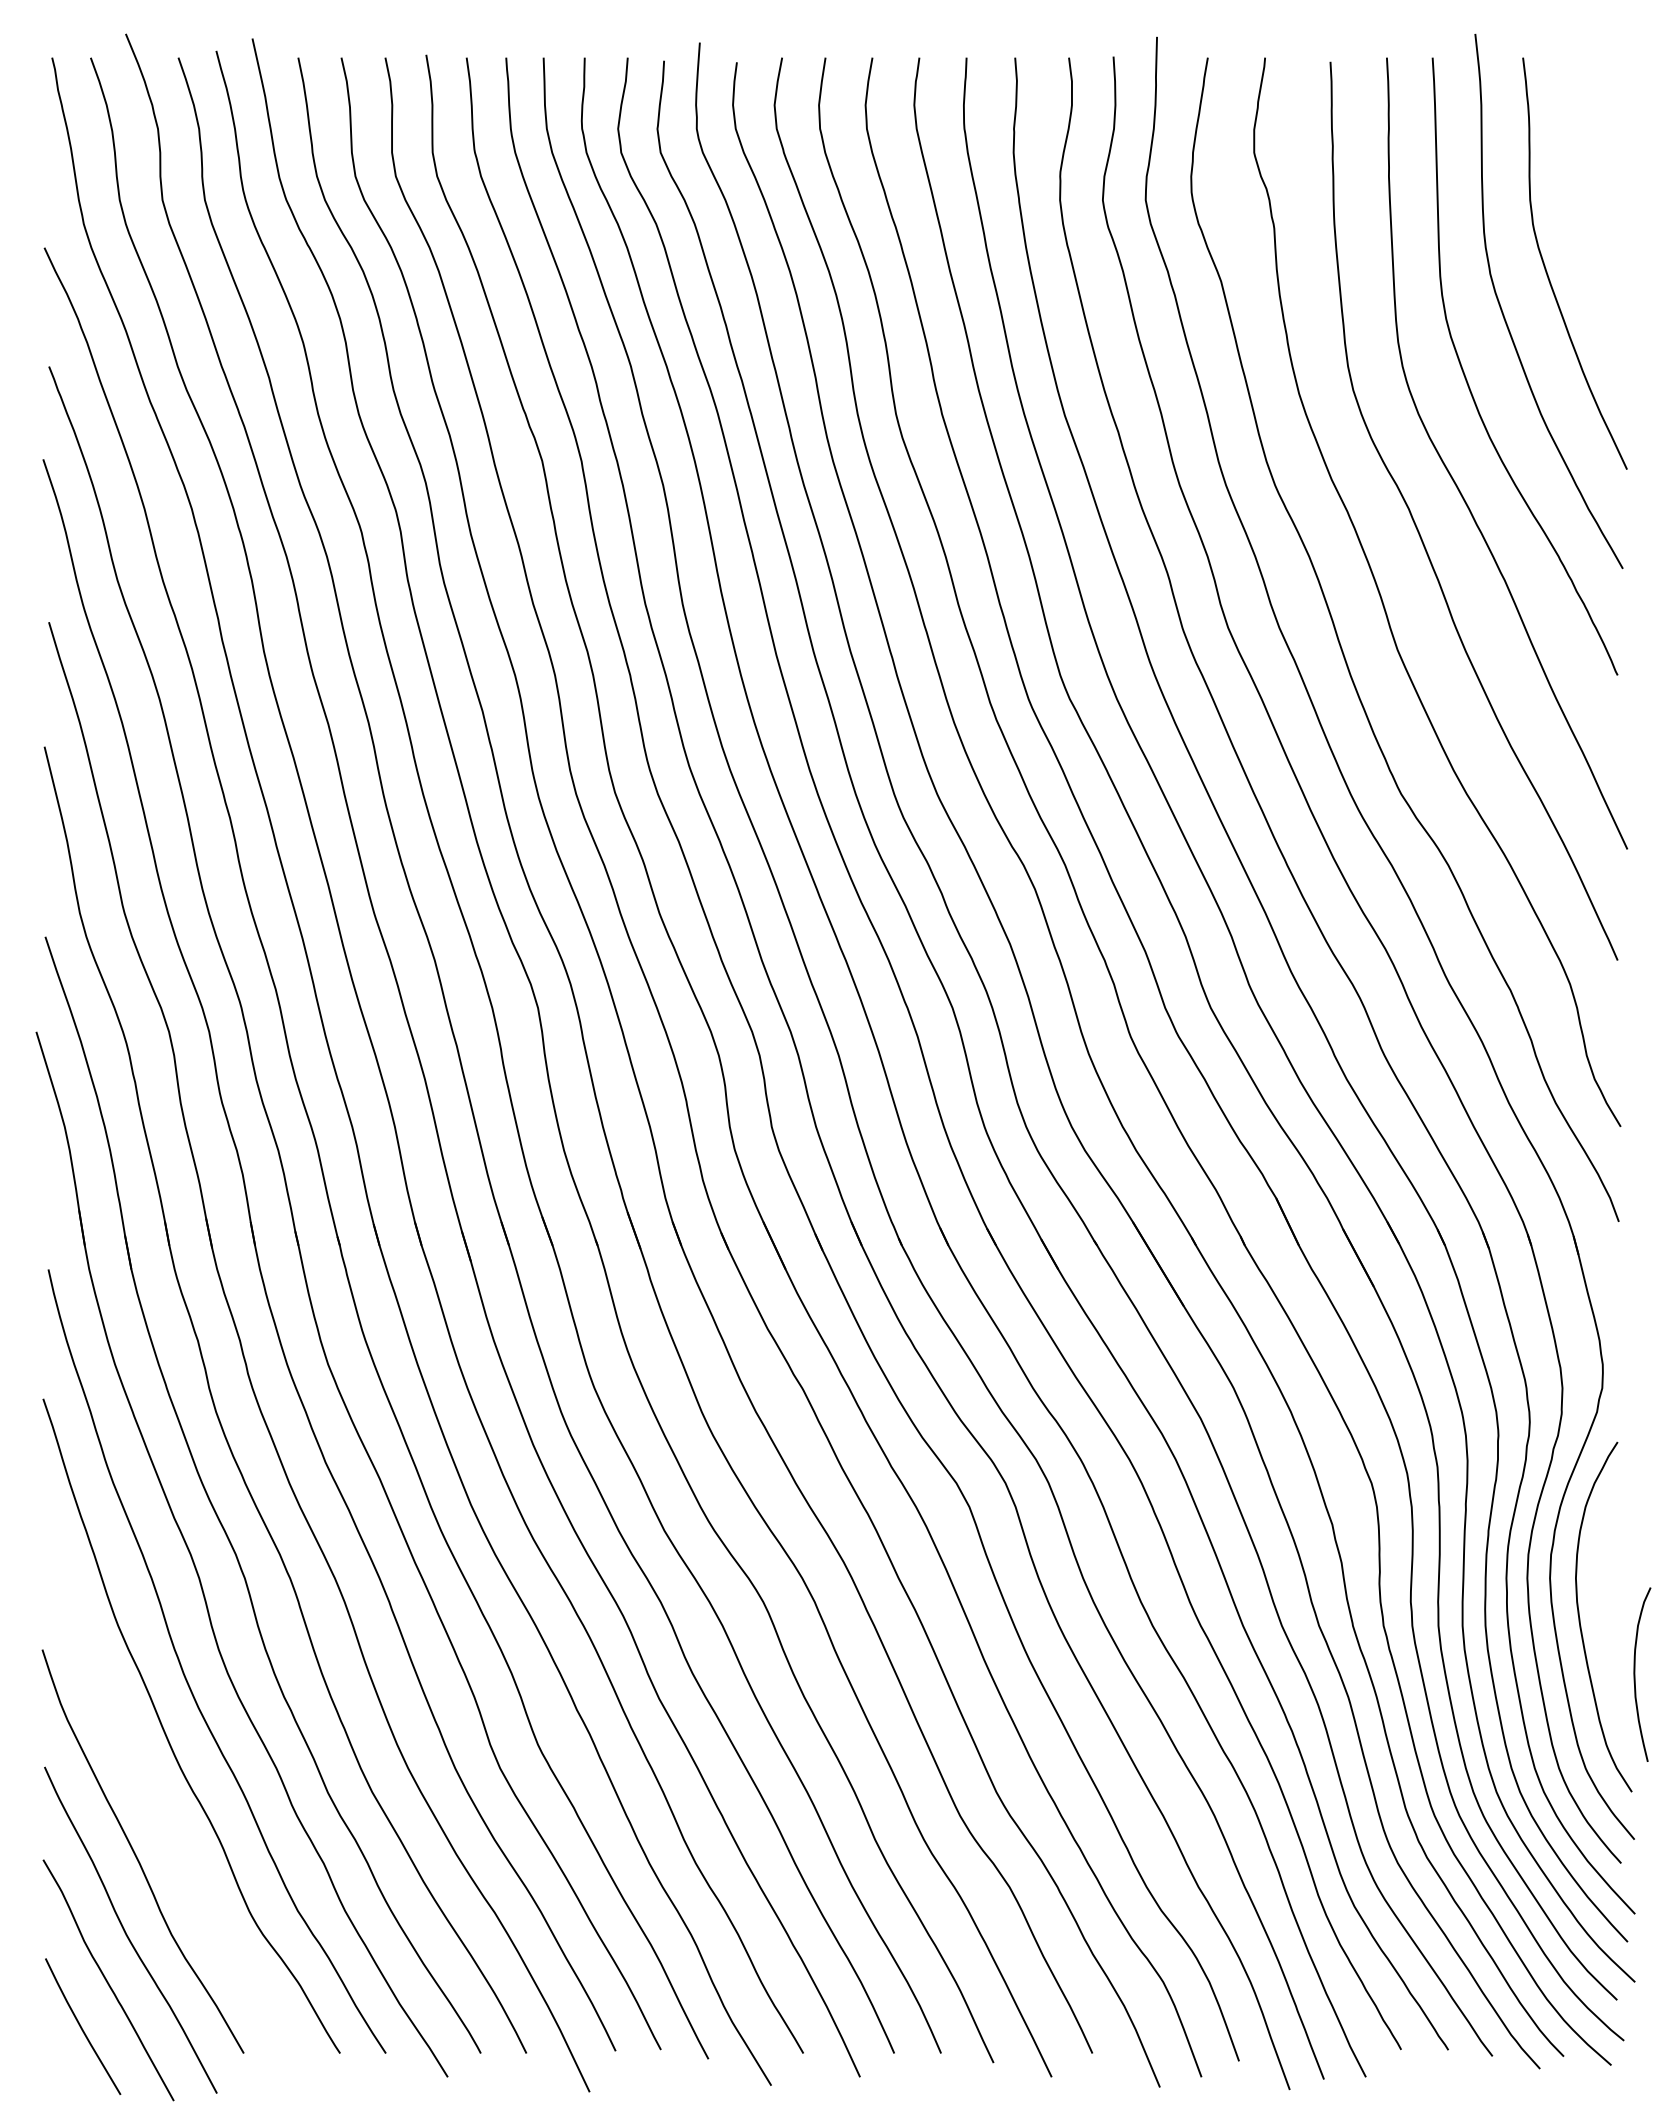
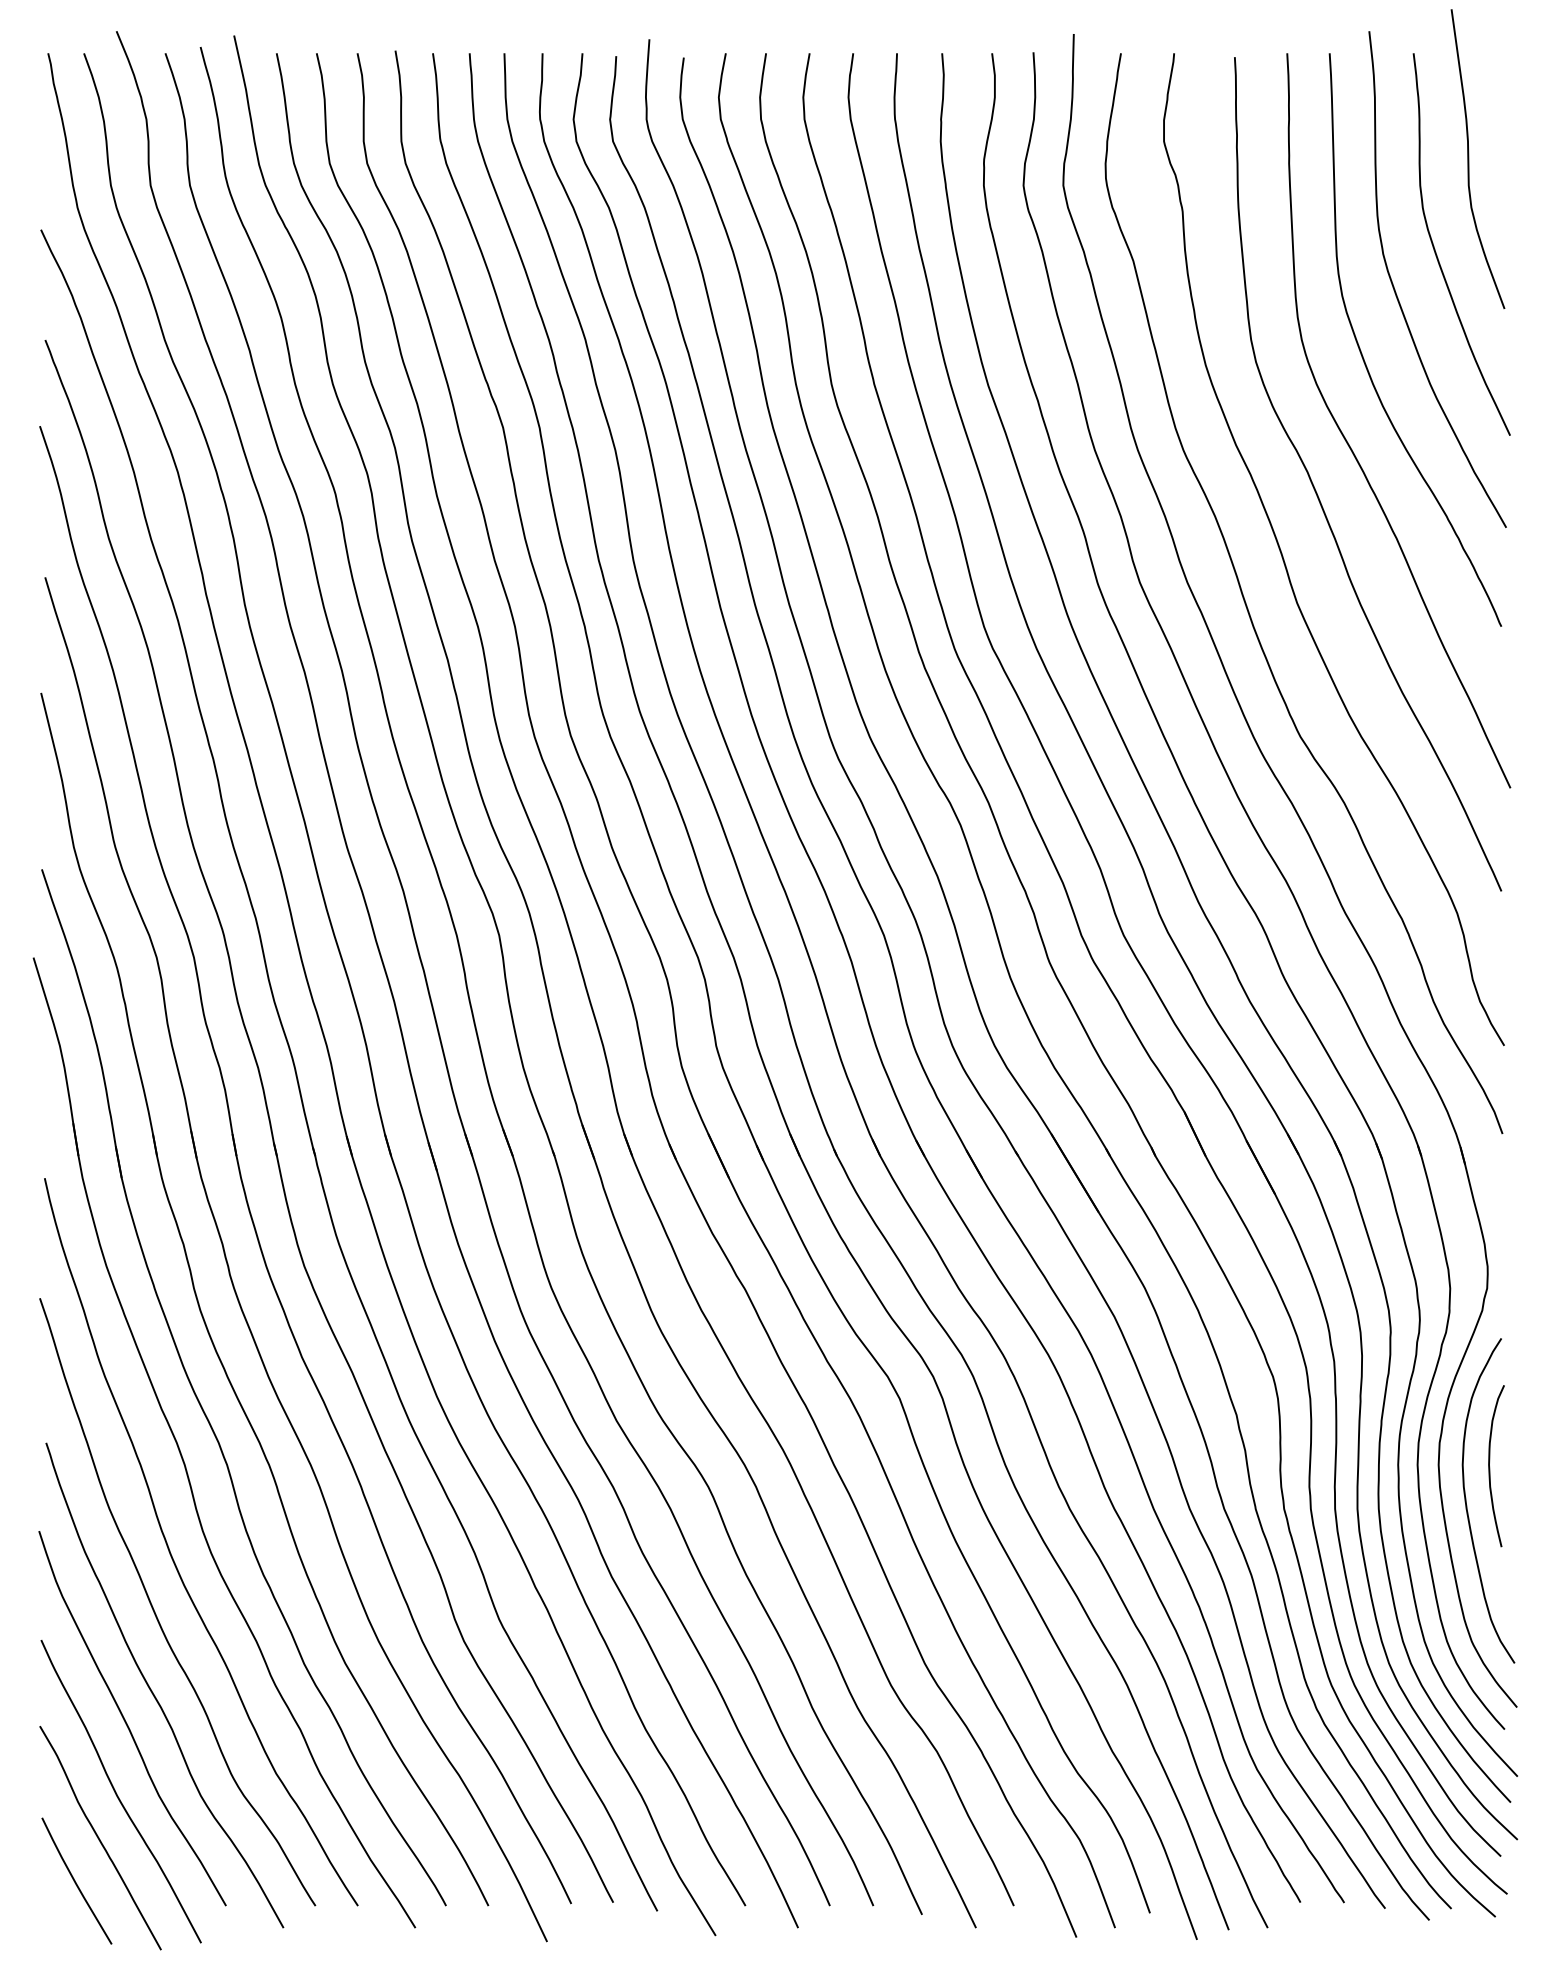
curve: (1582, 171) -> (1468, 158), added
curve: (1635, 1674) -> (1490, 1466), moved
curve: (164, 1821) -> (152, 1690), added

